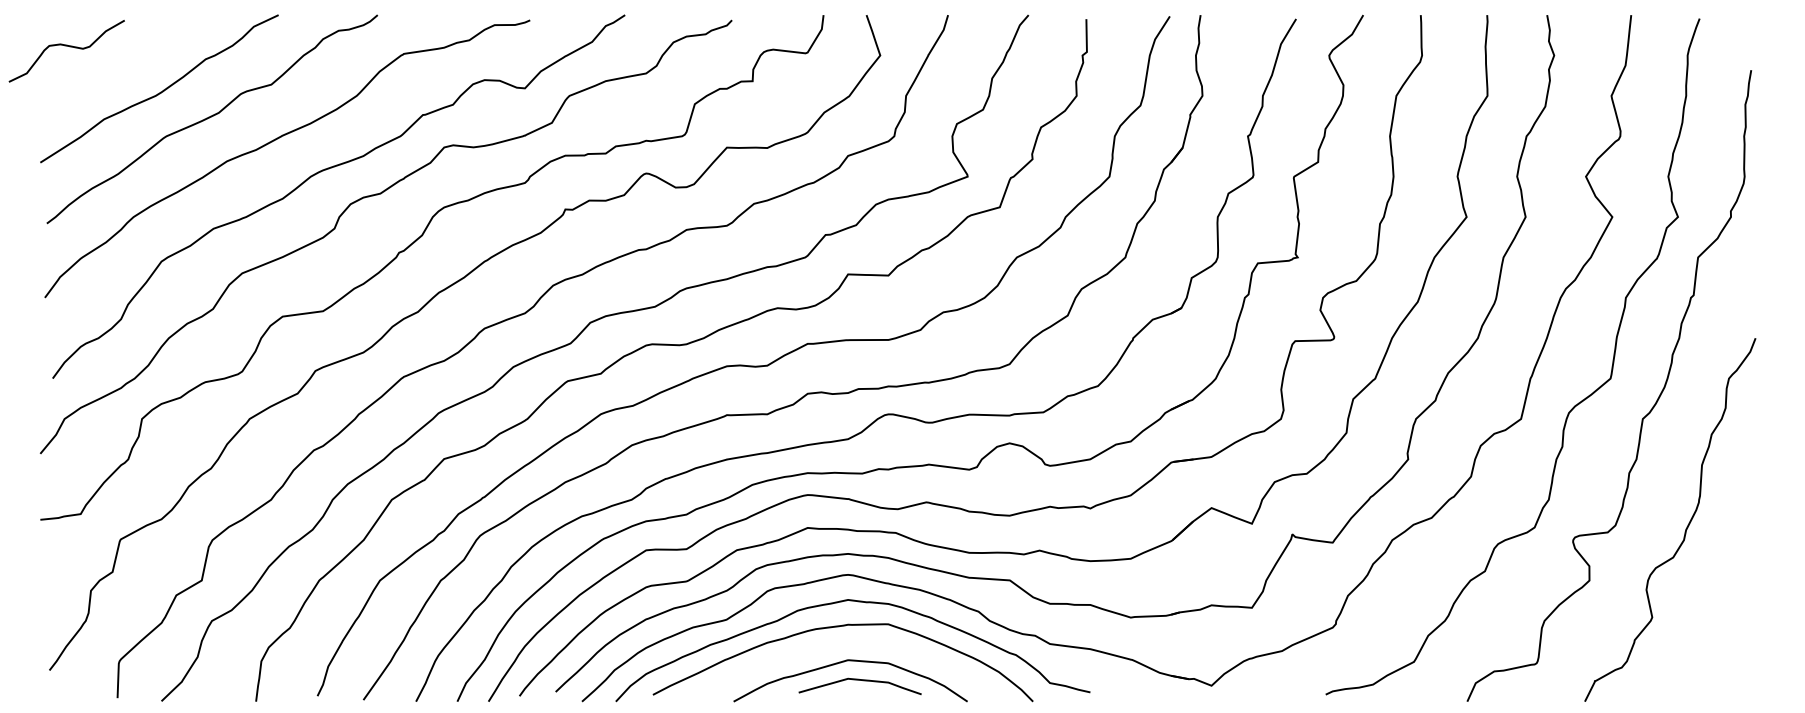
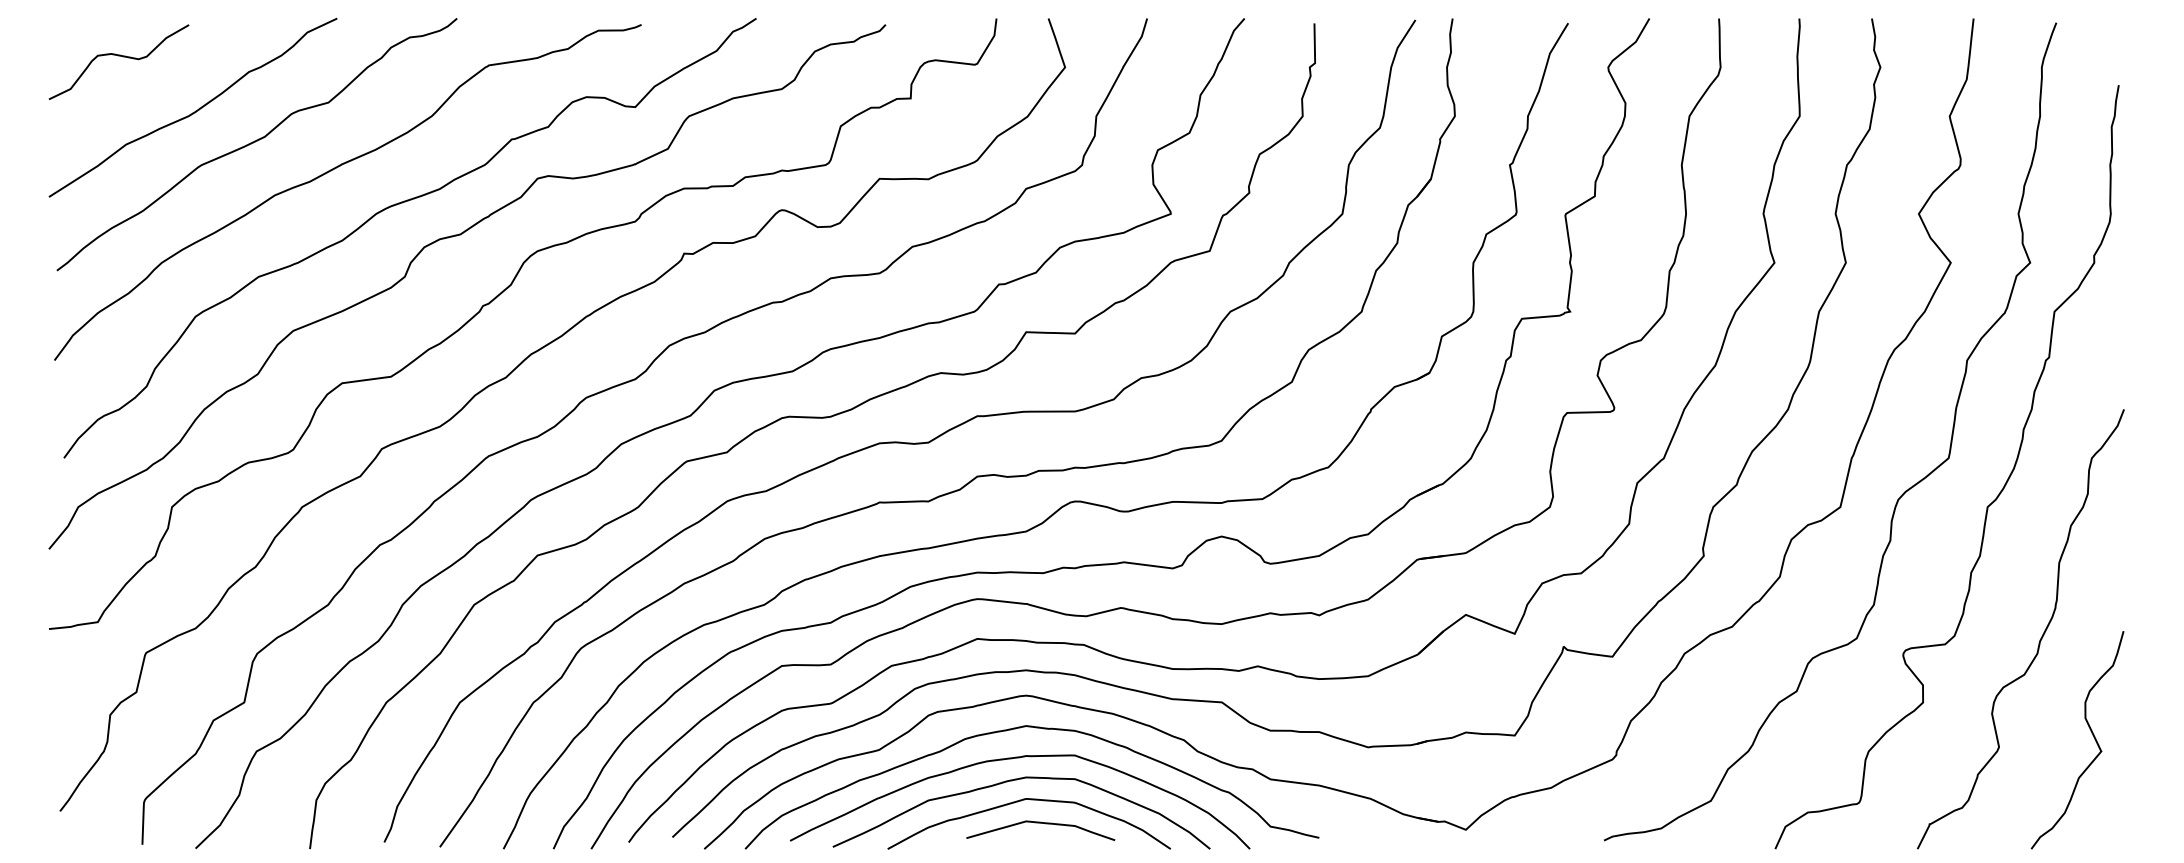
curve: (66, 46) -> (118, 56), moved
curve: (1728, 606) -> (2091, 733), added
curve: (840, 644) -> (1017, 780), added

